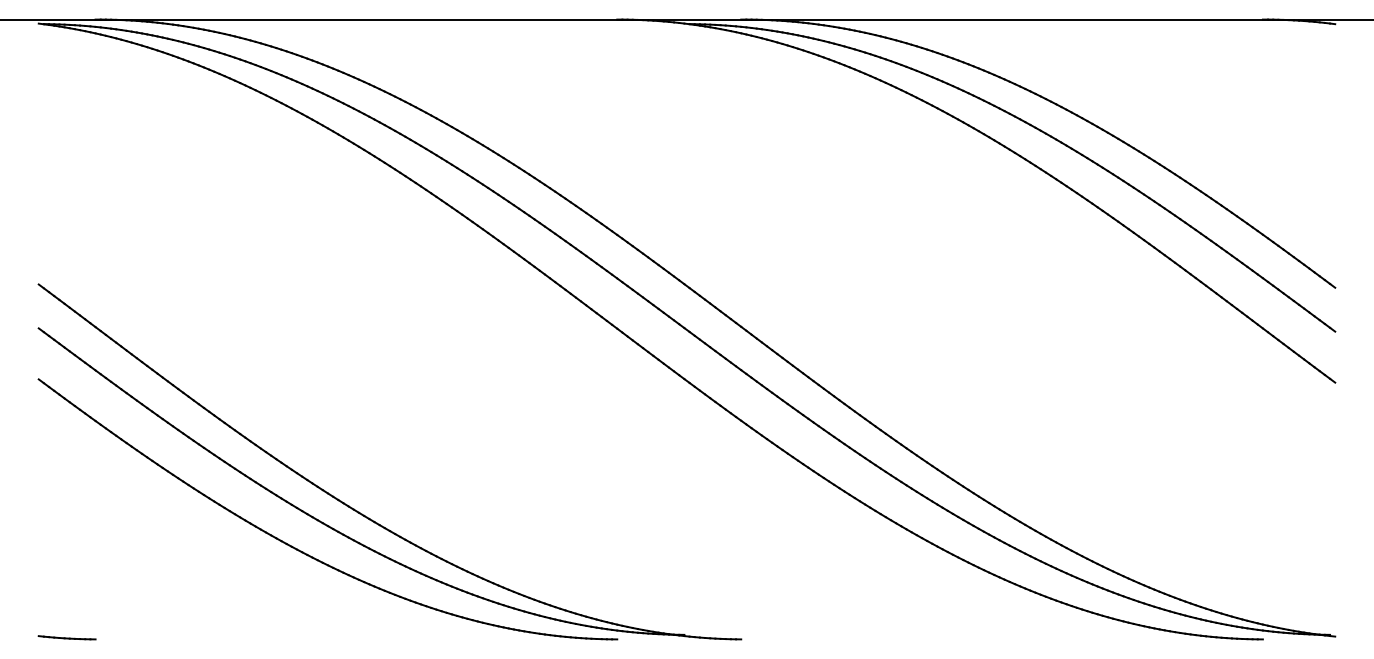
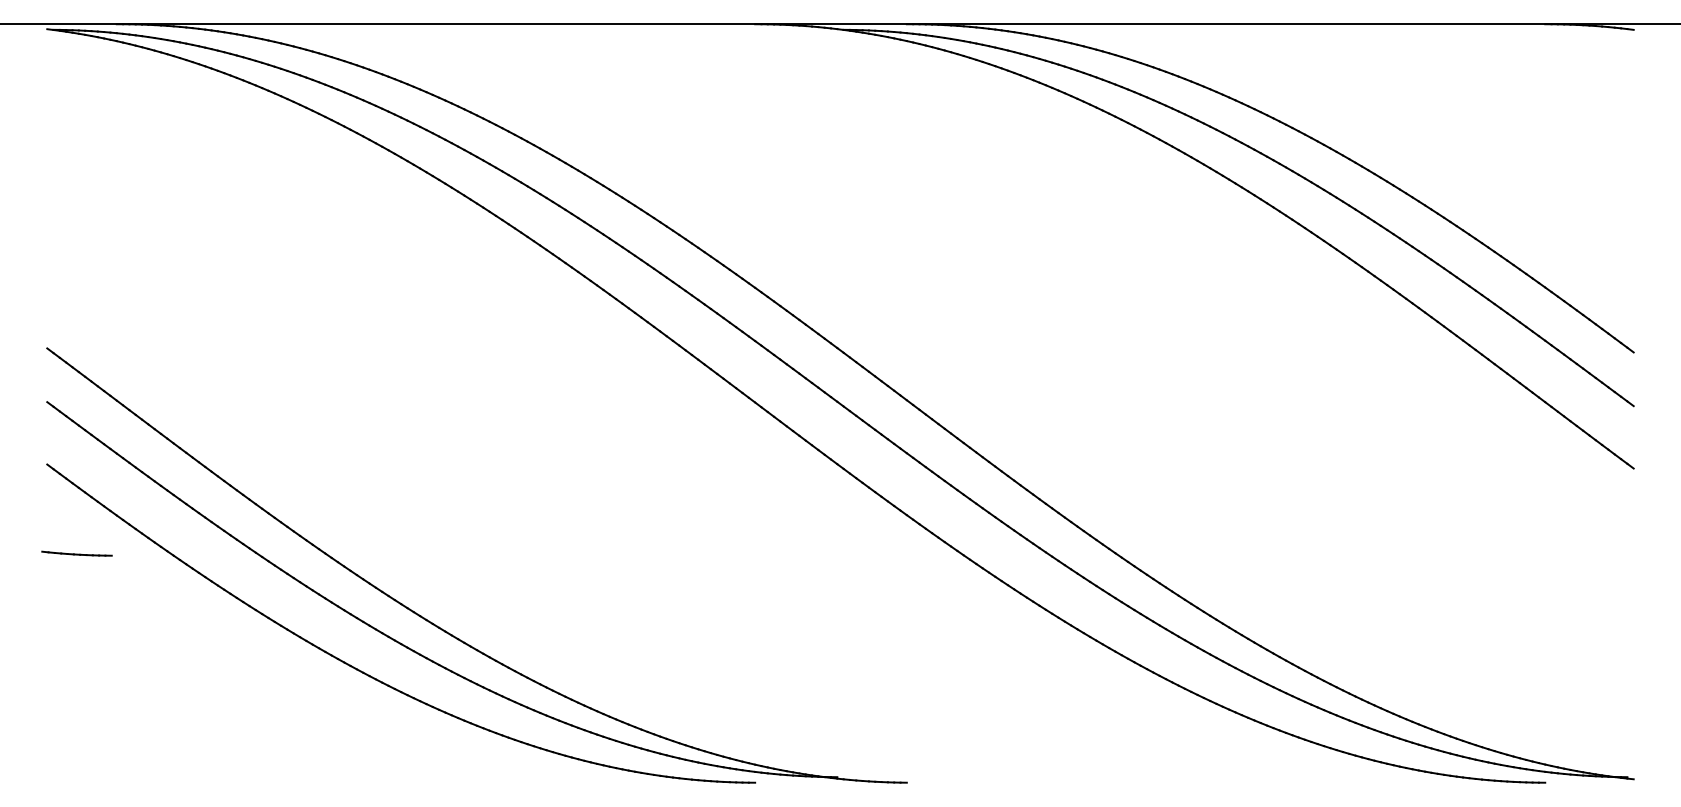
line: (66, 637) -> (76, 553), moved

